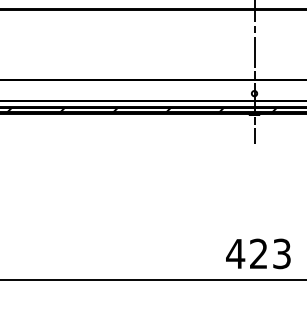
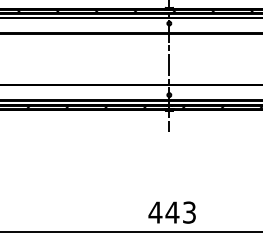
text: (258, 253) -> (172, 212), 423 -> 443

